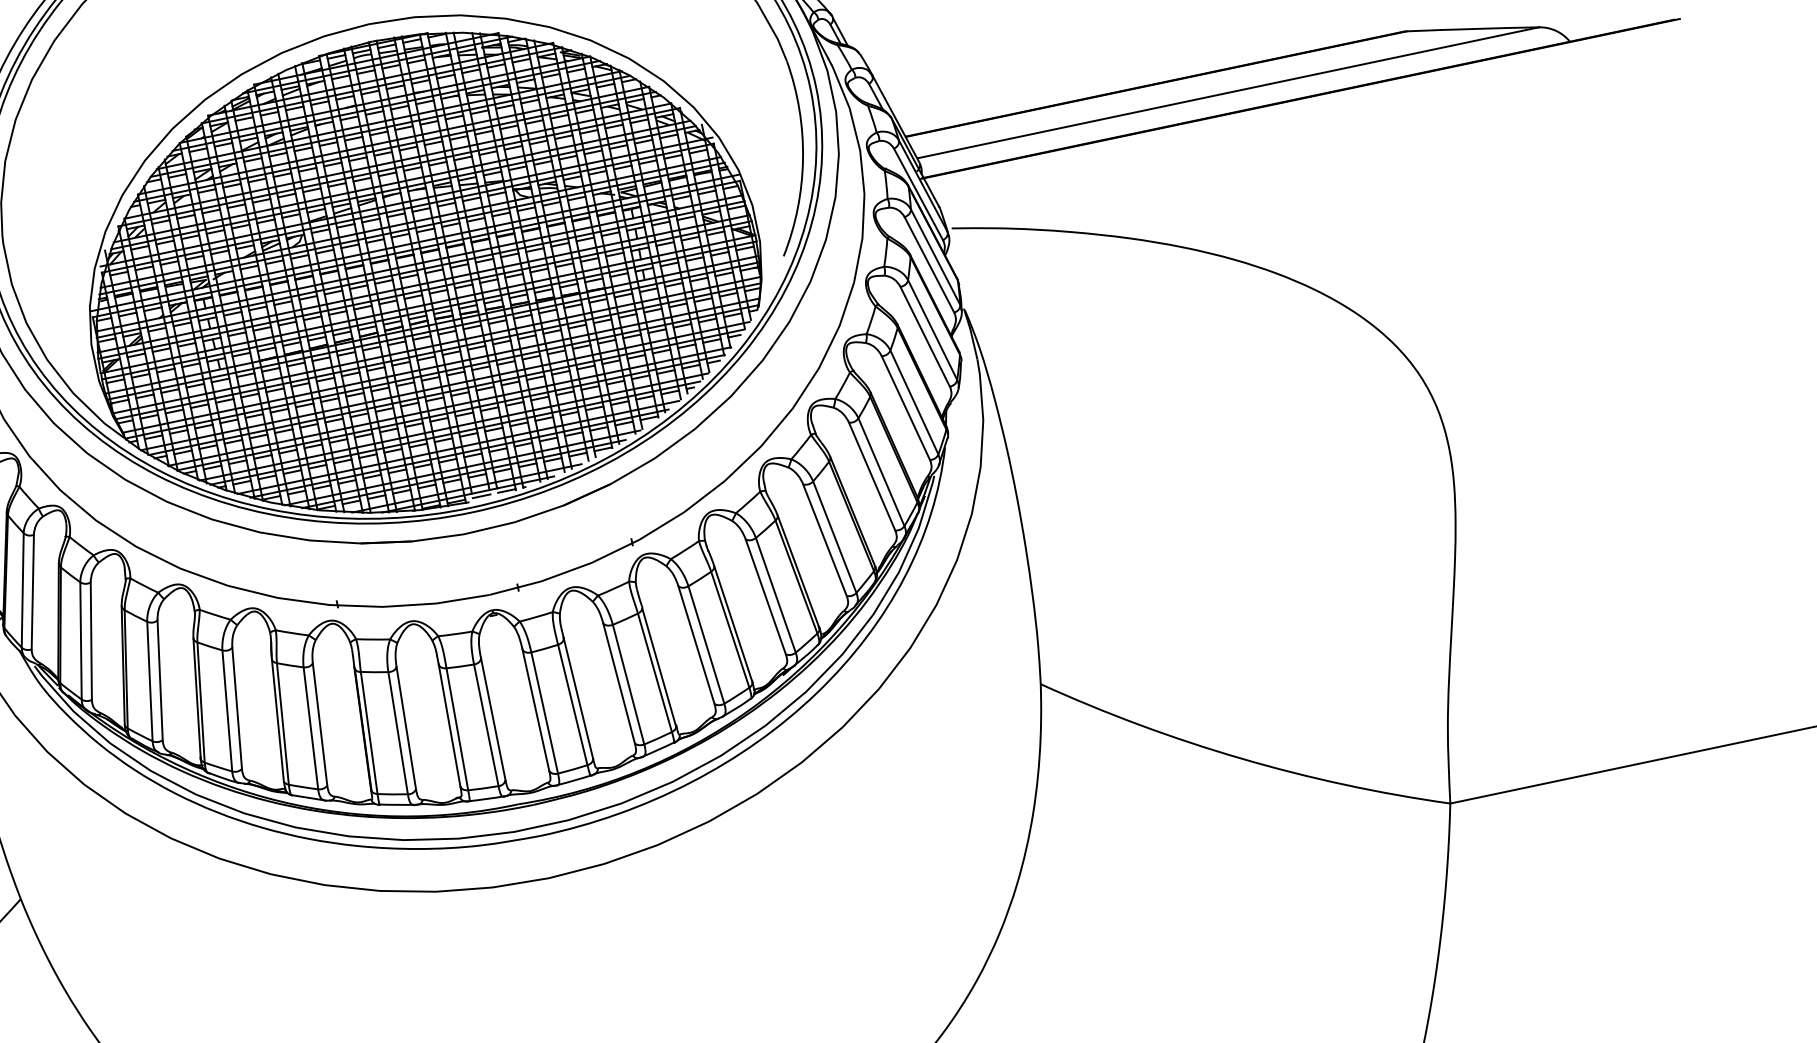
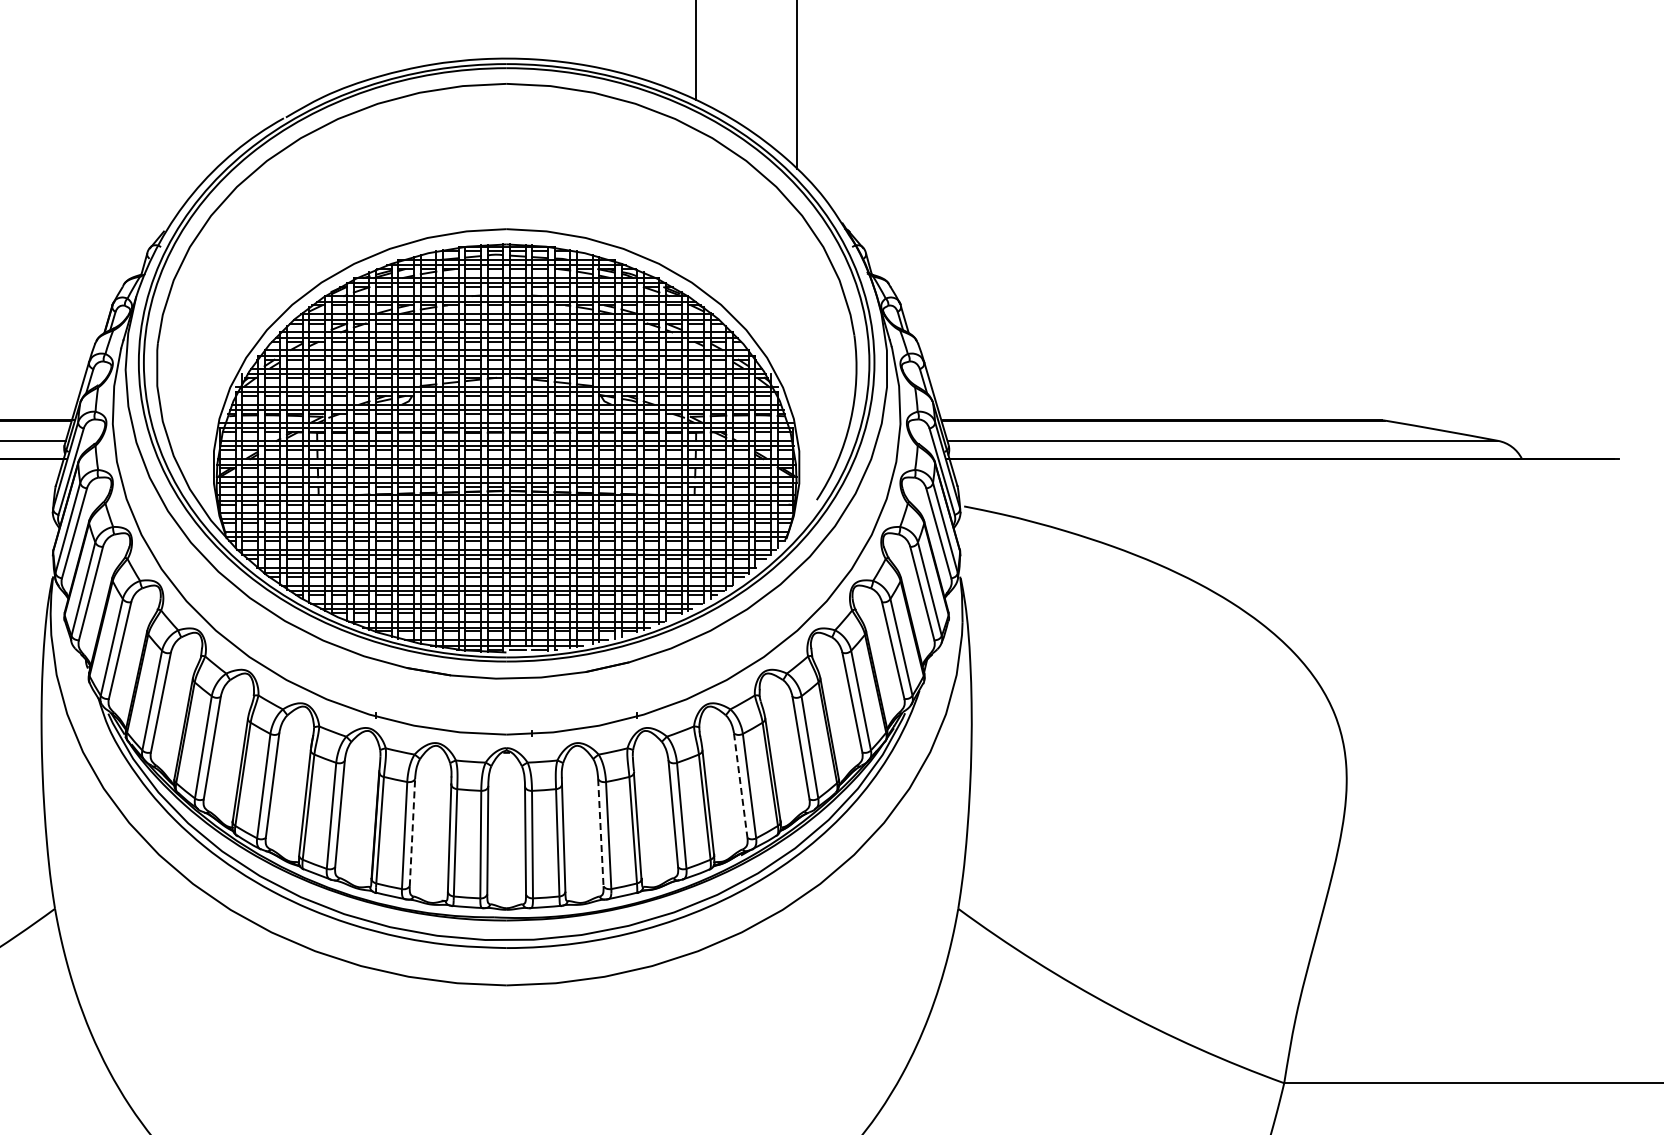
line: (765, 596) -> (740, 785), solid -> dashed
line: (618, 683) -> (600, 832), solid -> dashed
line: (406, 727) -> (412, 832), solid -> dashed

